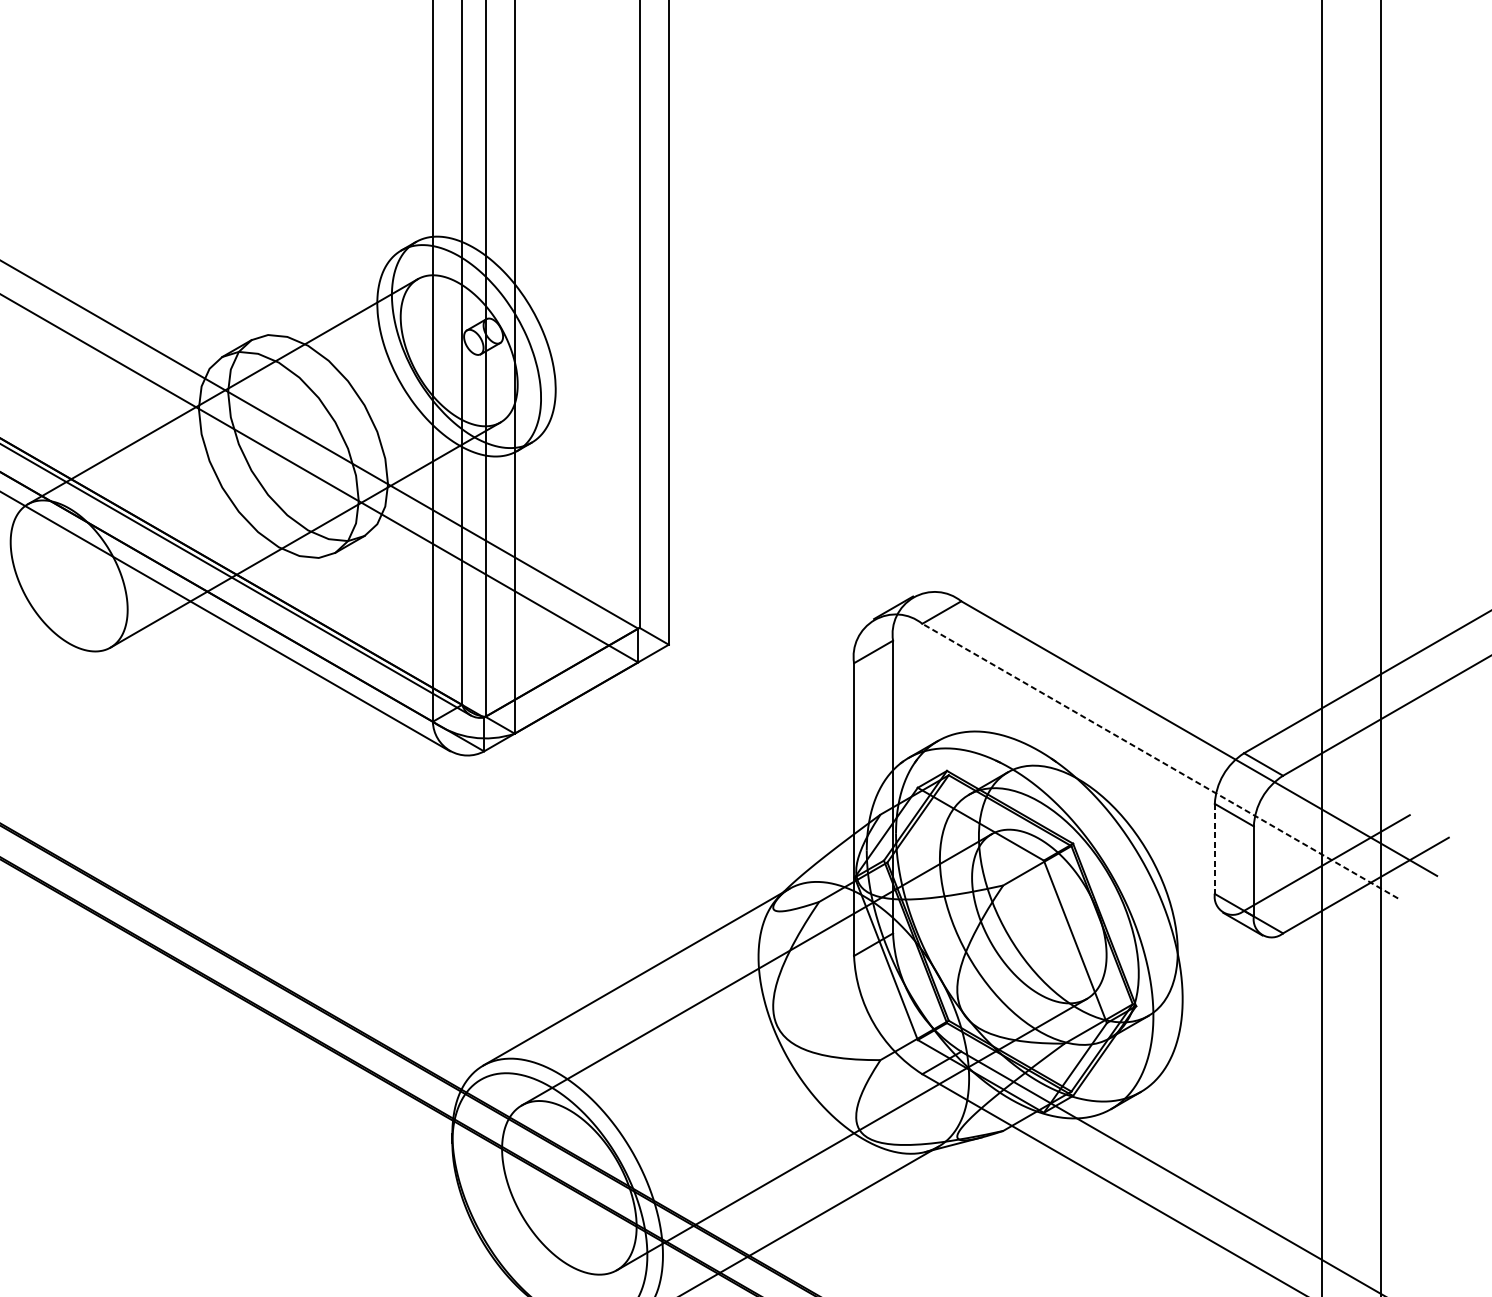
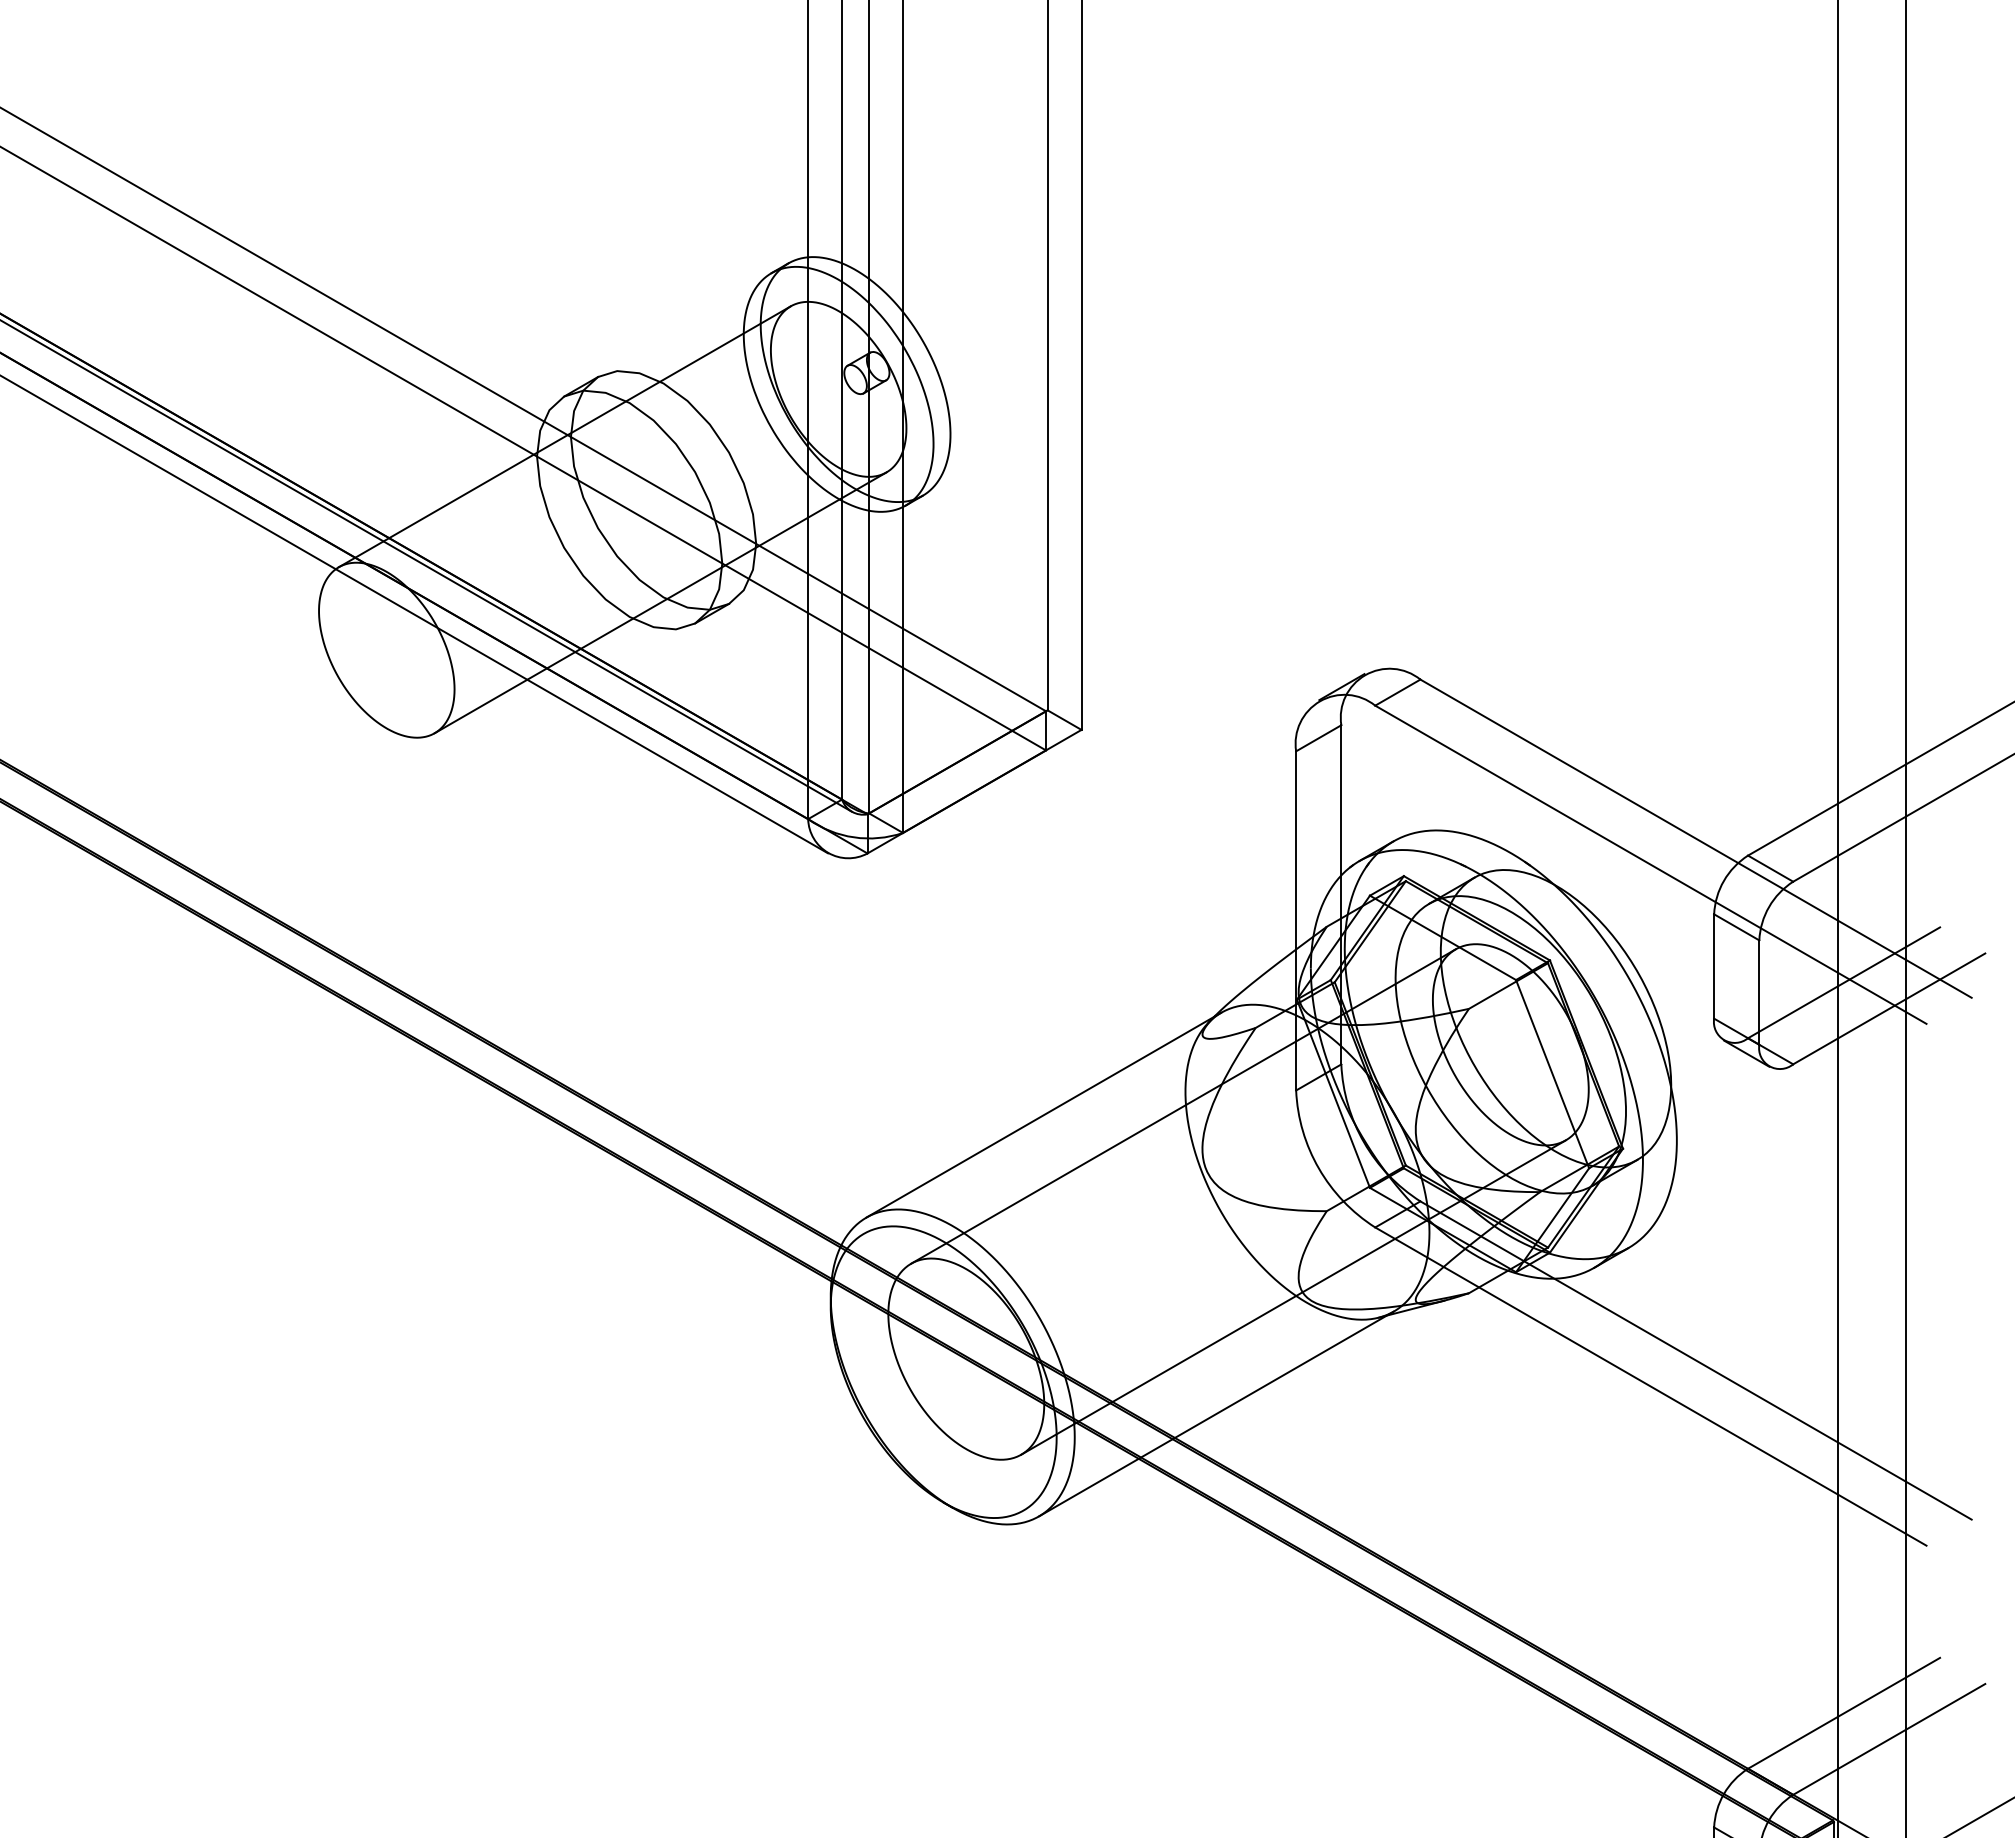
line: (1159, 760) -> (1650, 864), dashed -> solid
line: (1215, 848) -> (1714, 966), dashed -> solid

